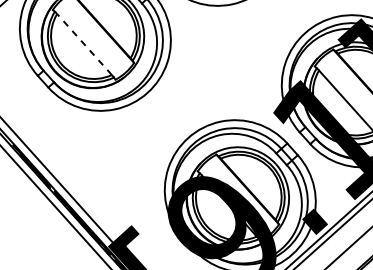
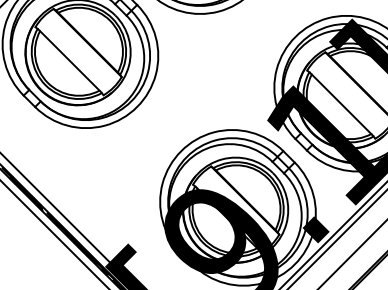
line: (84, 44) -> (69, 60), dashed -> solid

